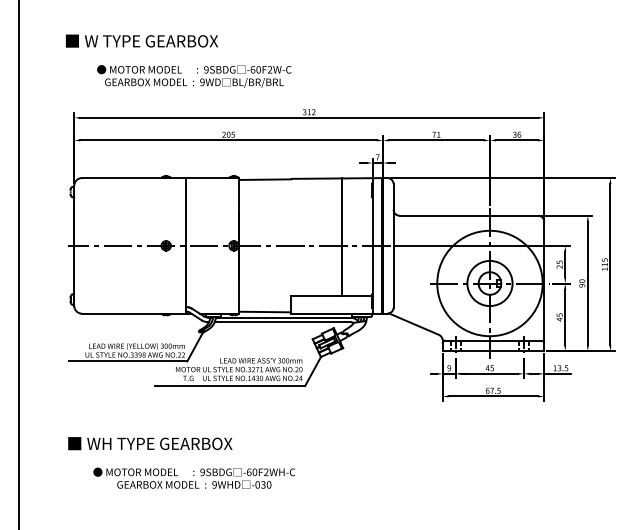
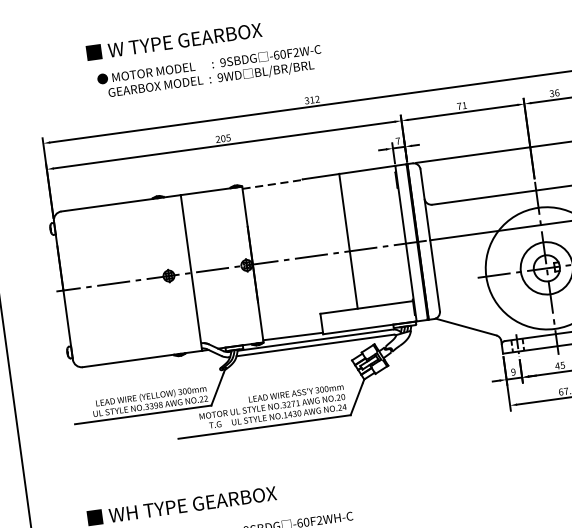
text: (141, 40) -> (173, 40), moved
text: (194, 76) -> (210, 72), moved
line: (265, 179) -> (272, 184), solid -> dashed
line: (341, 236) -> (348, 240), moved

